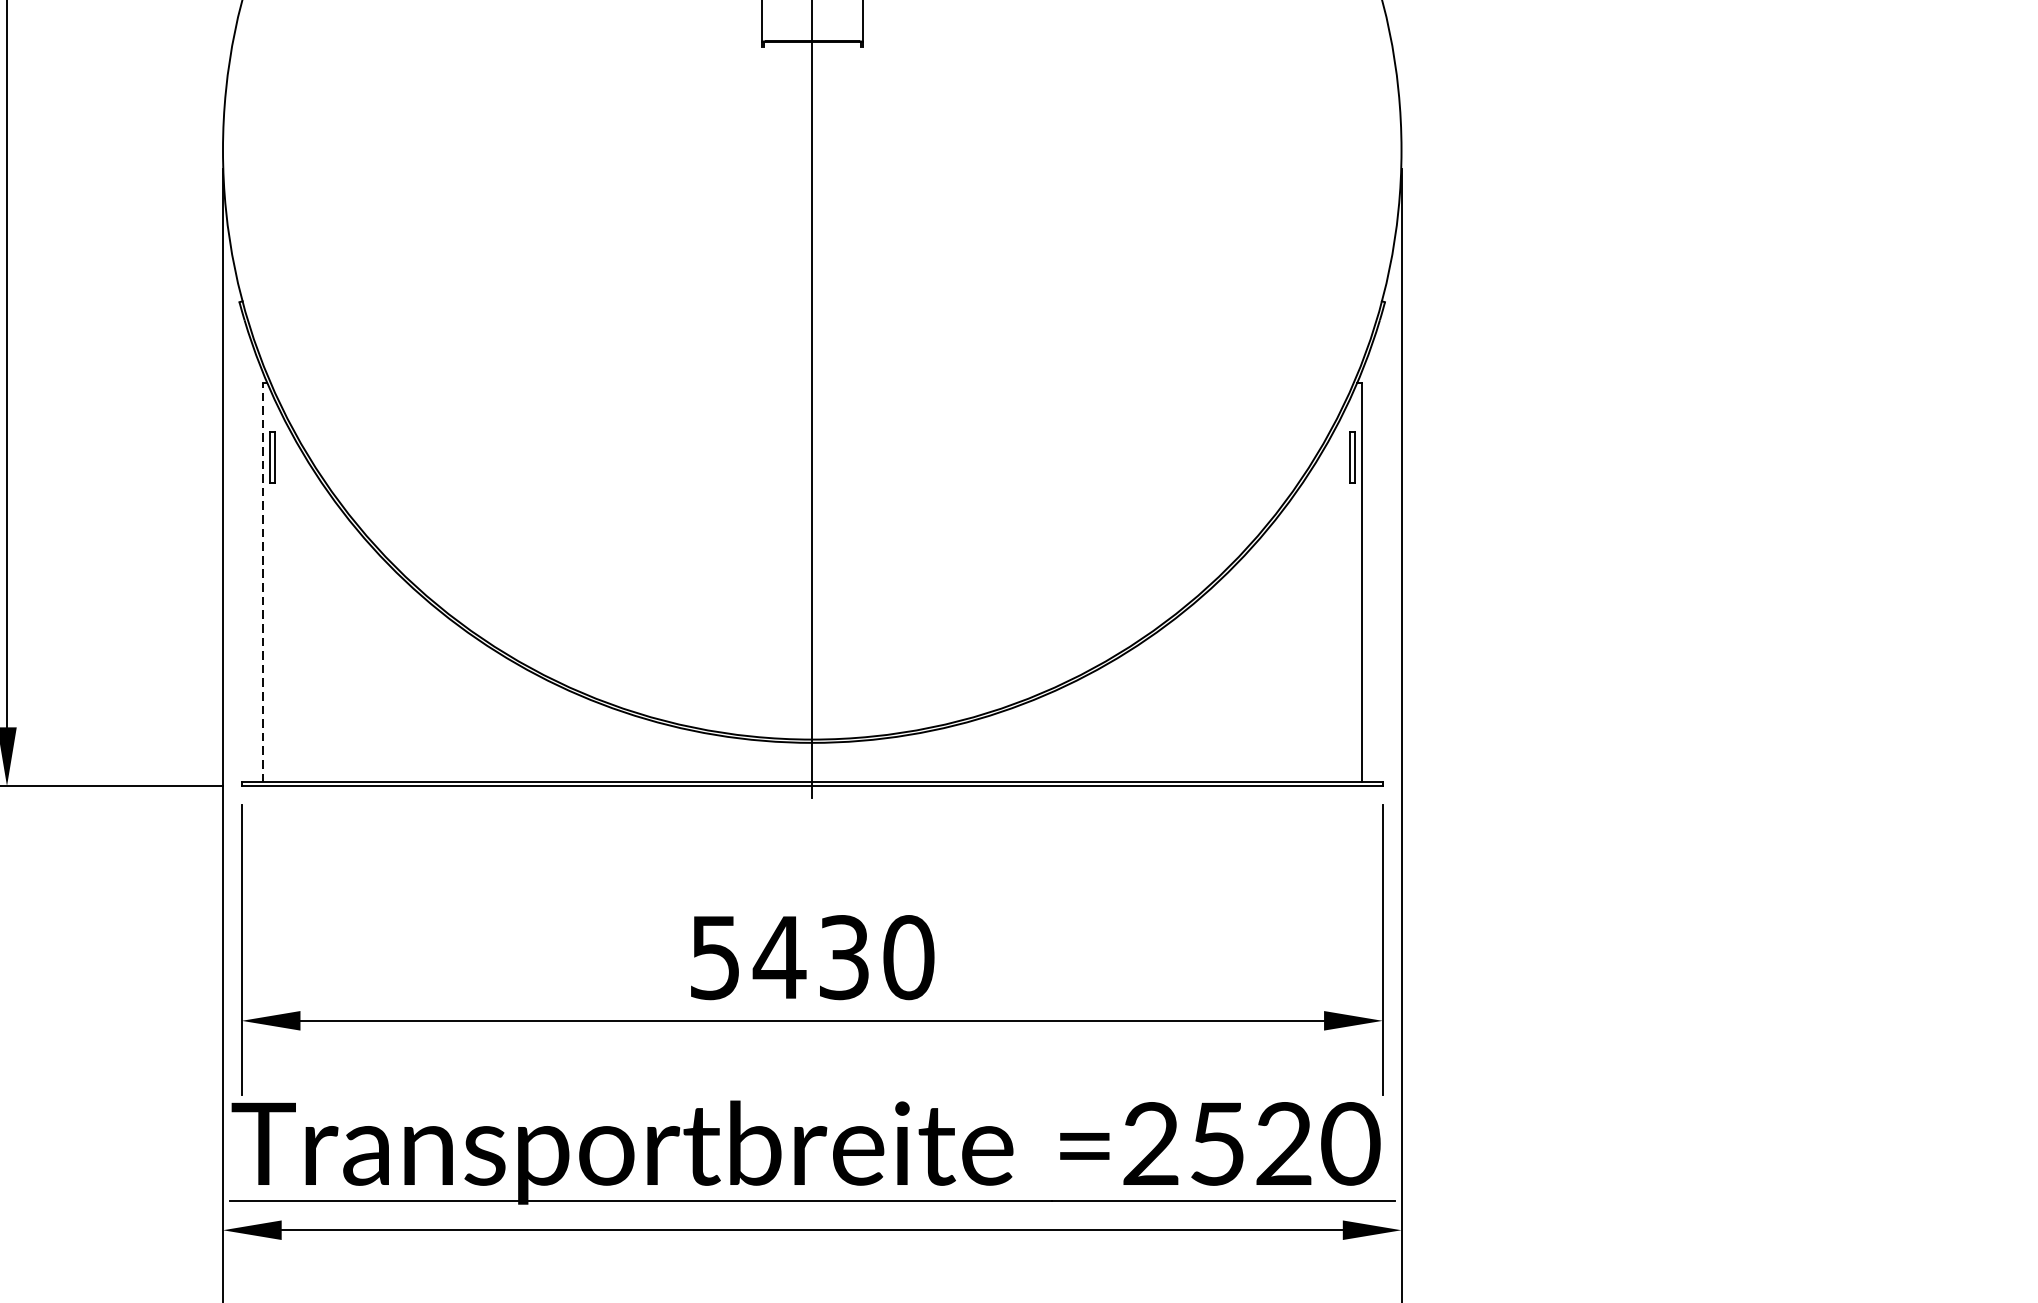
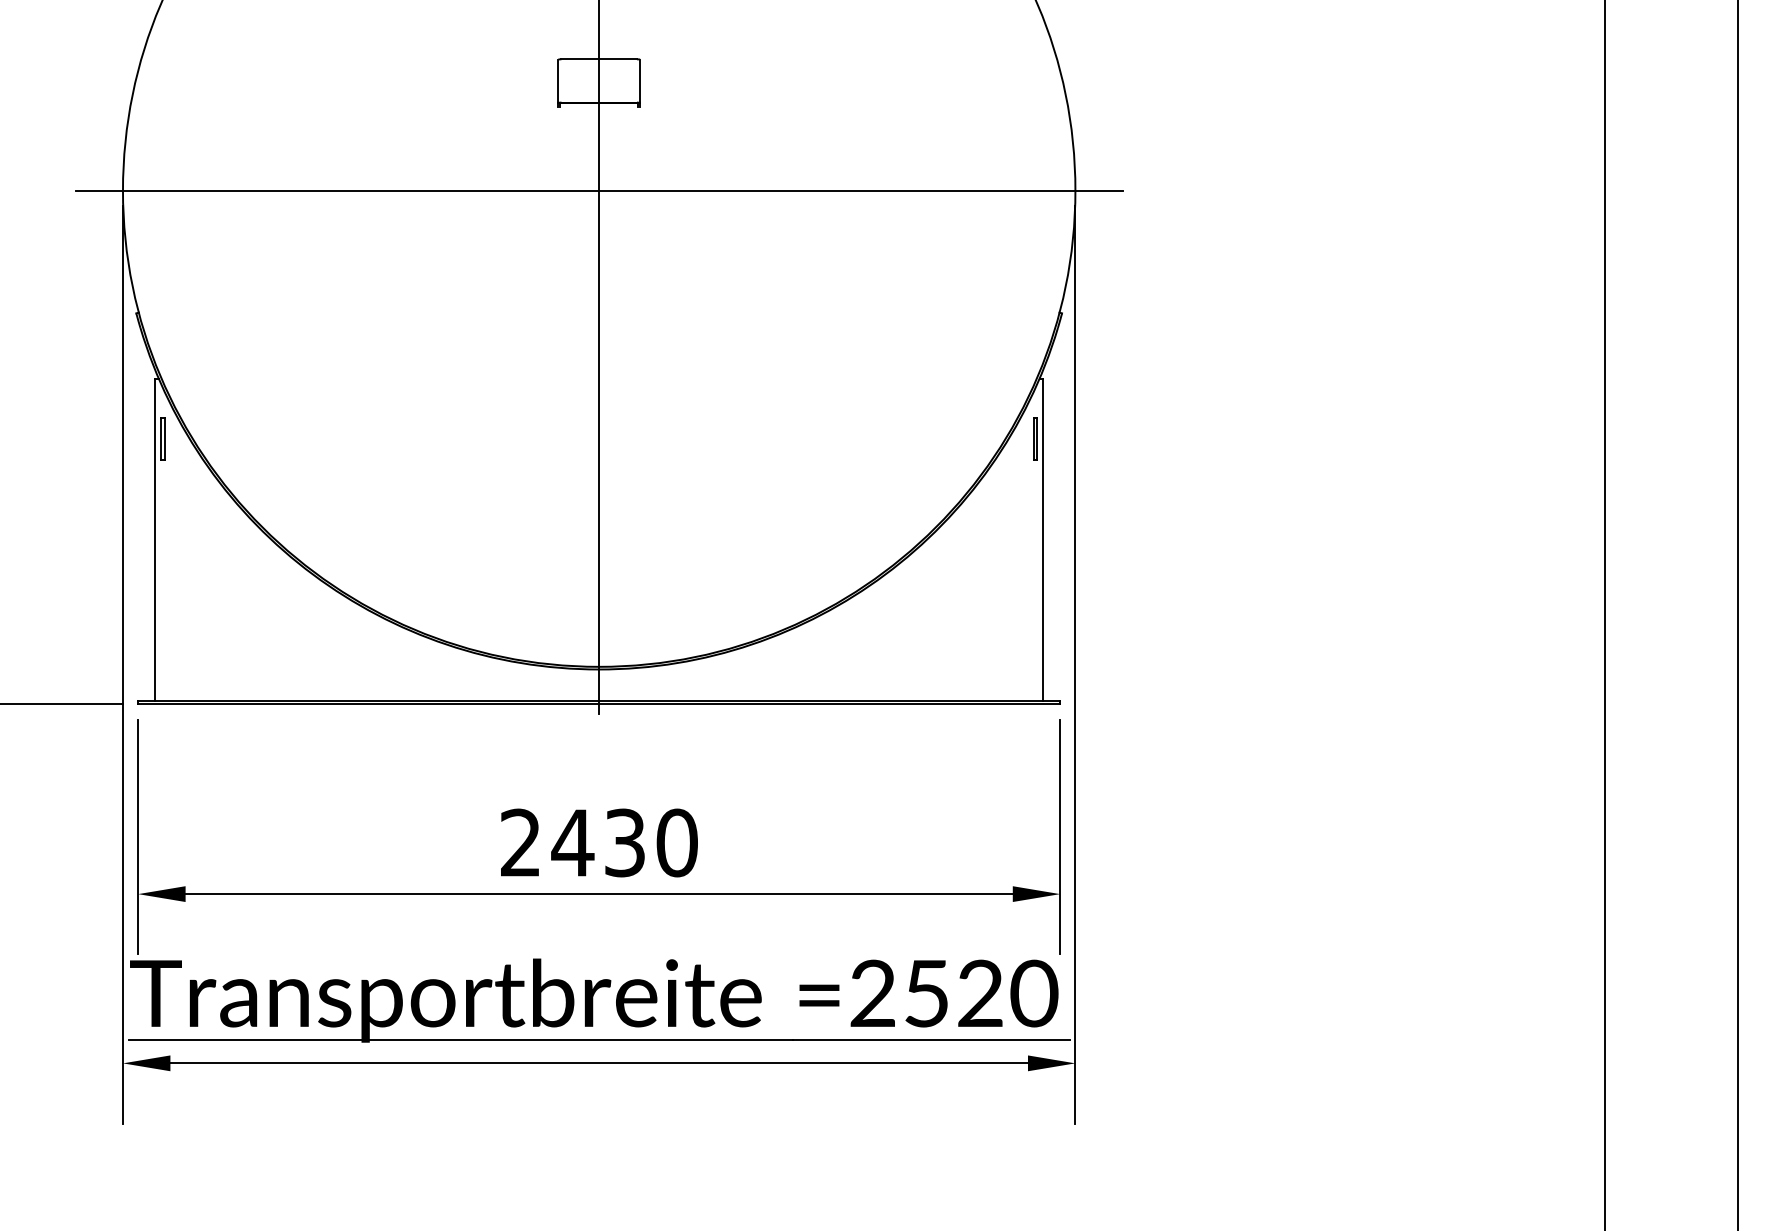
line: (811, 150) -> (598, 190), added
line: (263, 582) -> (155, 539), dashed -> solid
text: (714, 956) -> (520, 842), 5430 -> 2430

